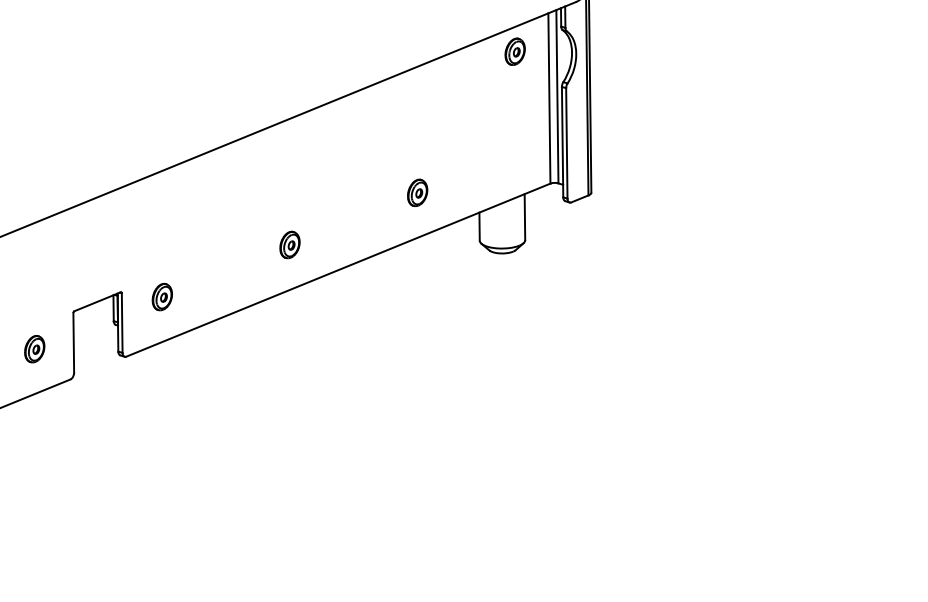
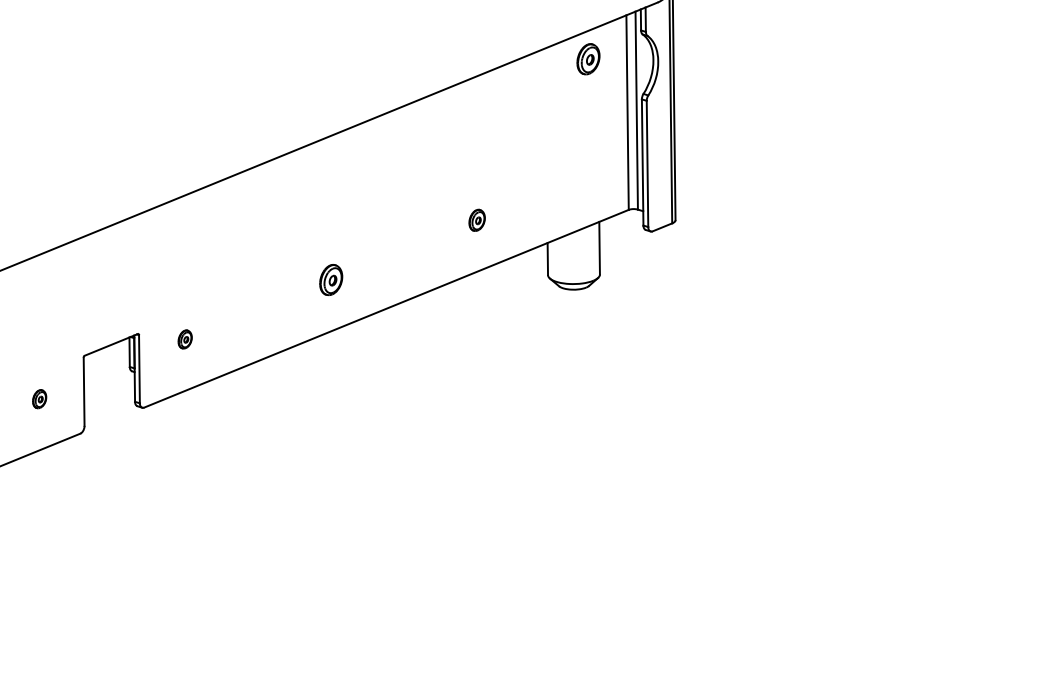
part: (417, 192) -> (476, 220), size x0.7
part: (161, 296) -> (184, 338), size x0.6
part: (34, 349) -> (39, 399), size x0.6

